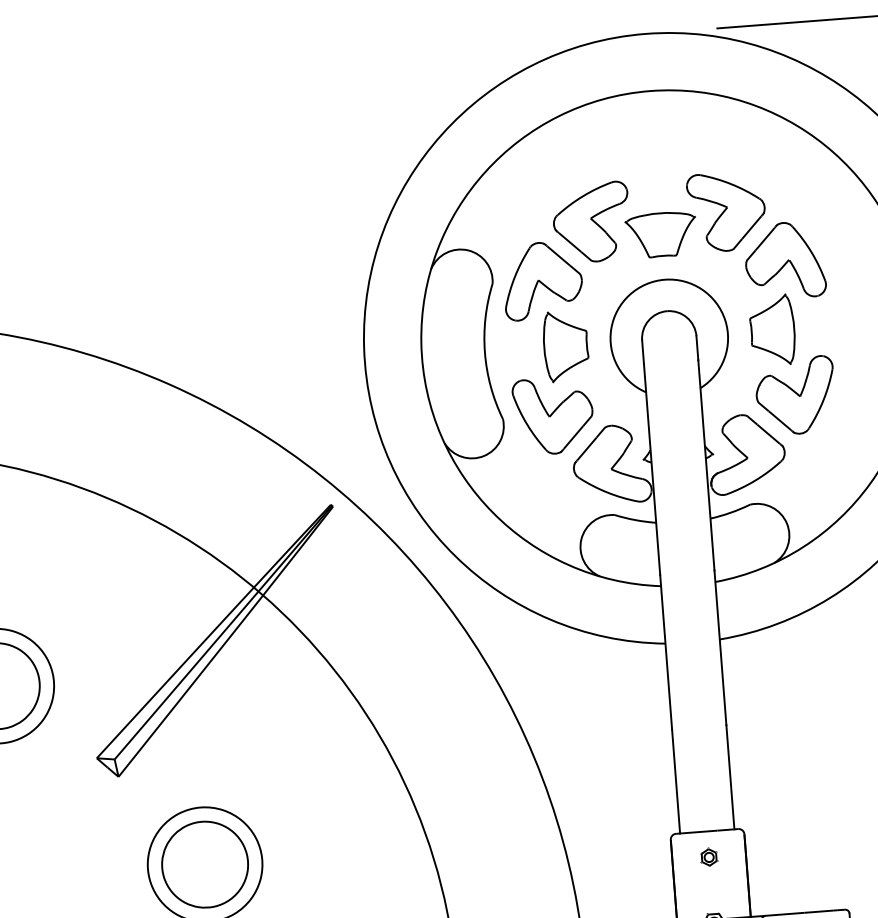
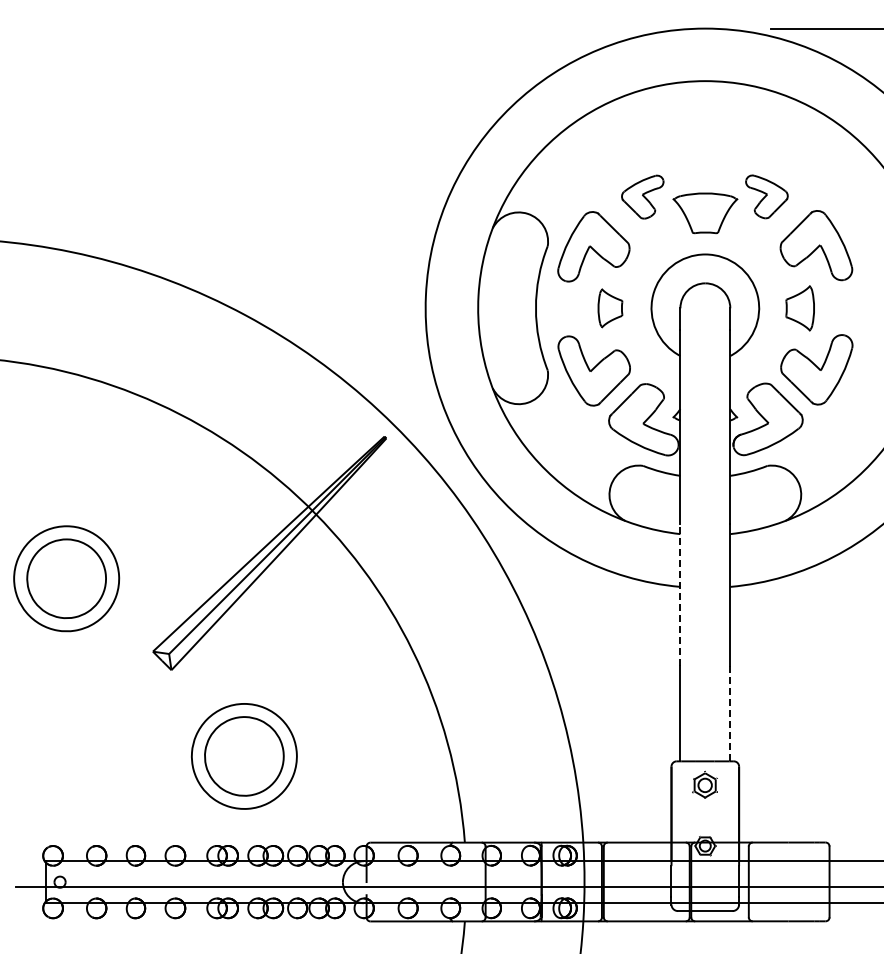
part: (726, 211) -> (766, 196), size x0.6
part: (591, 221) -> (642, 196), size x0.6
part: (771, 330) -> (799, 308), size x0.7
part: (566, 346) -> (610, 308), size x0.6
line: (666, 651) -> (680, 594), solid -> dashed
line: (730, 777) -> (730, 713), solid -> dashed
part: (709, 856) -> (705, 784), size x1.6

